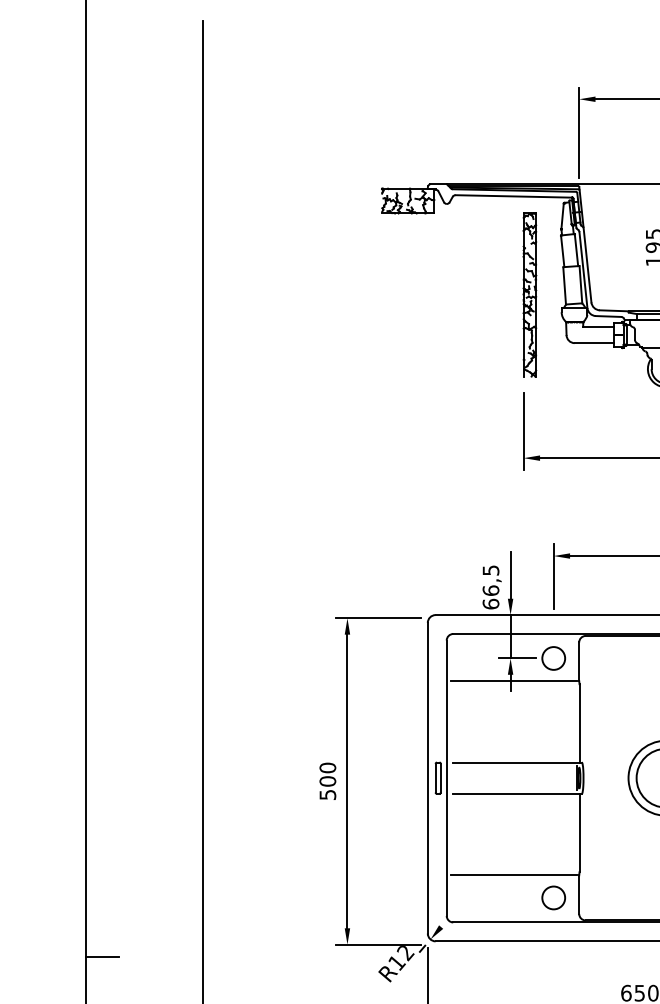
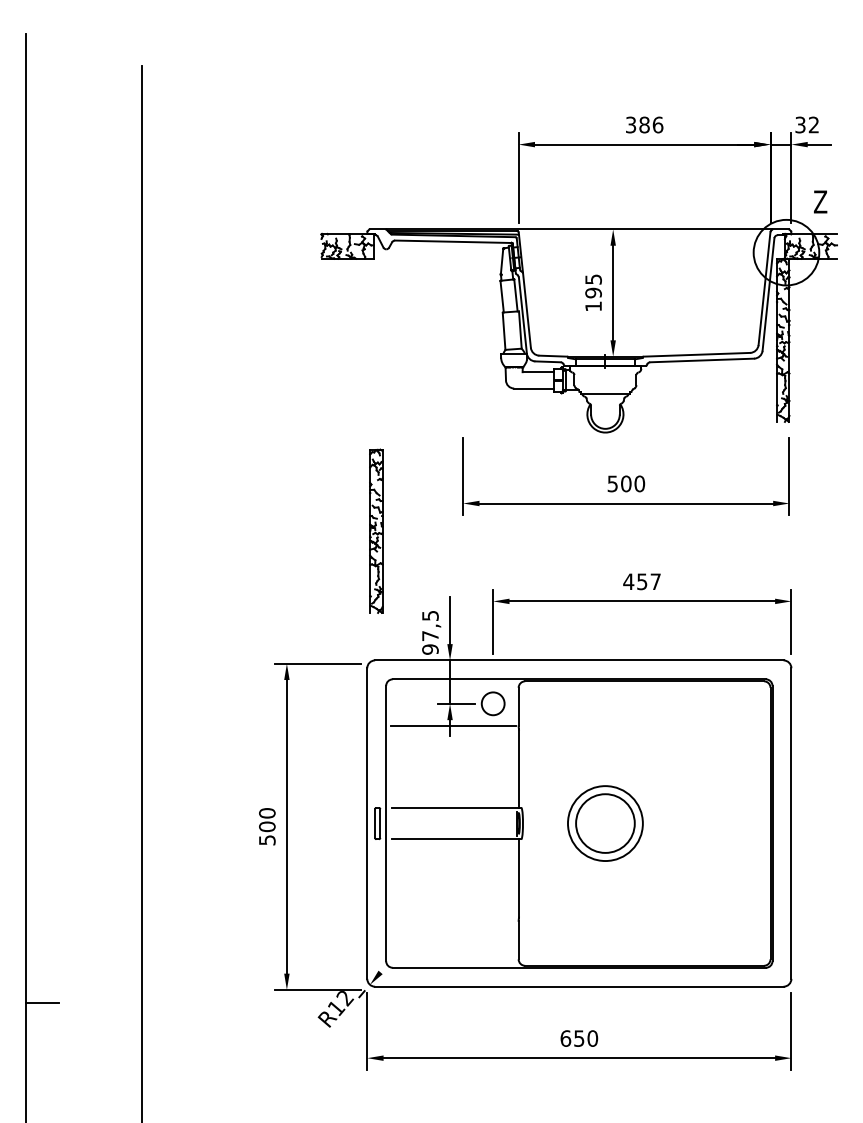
part: (530, 294) -> (376, 530), moved
text: (491, 597) -> (430, 642), 66,5 -> 97,5
line: (514, 875) -> (453, 920), removed
circle: (553, 898) -> (492, 943), removed

